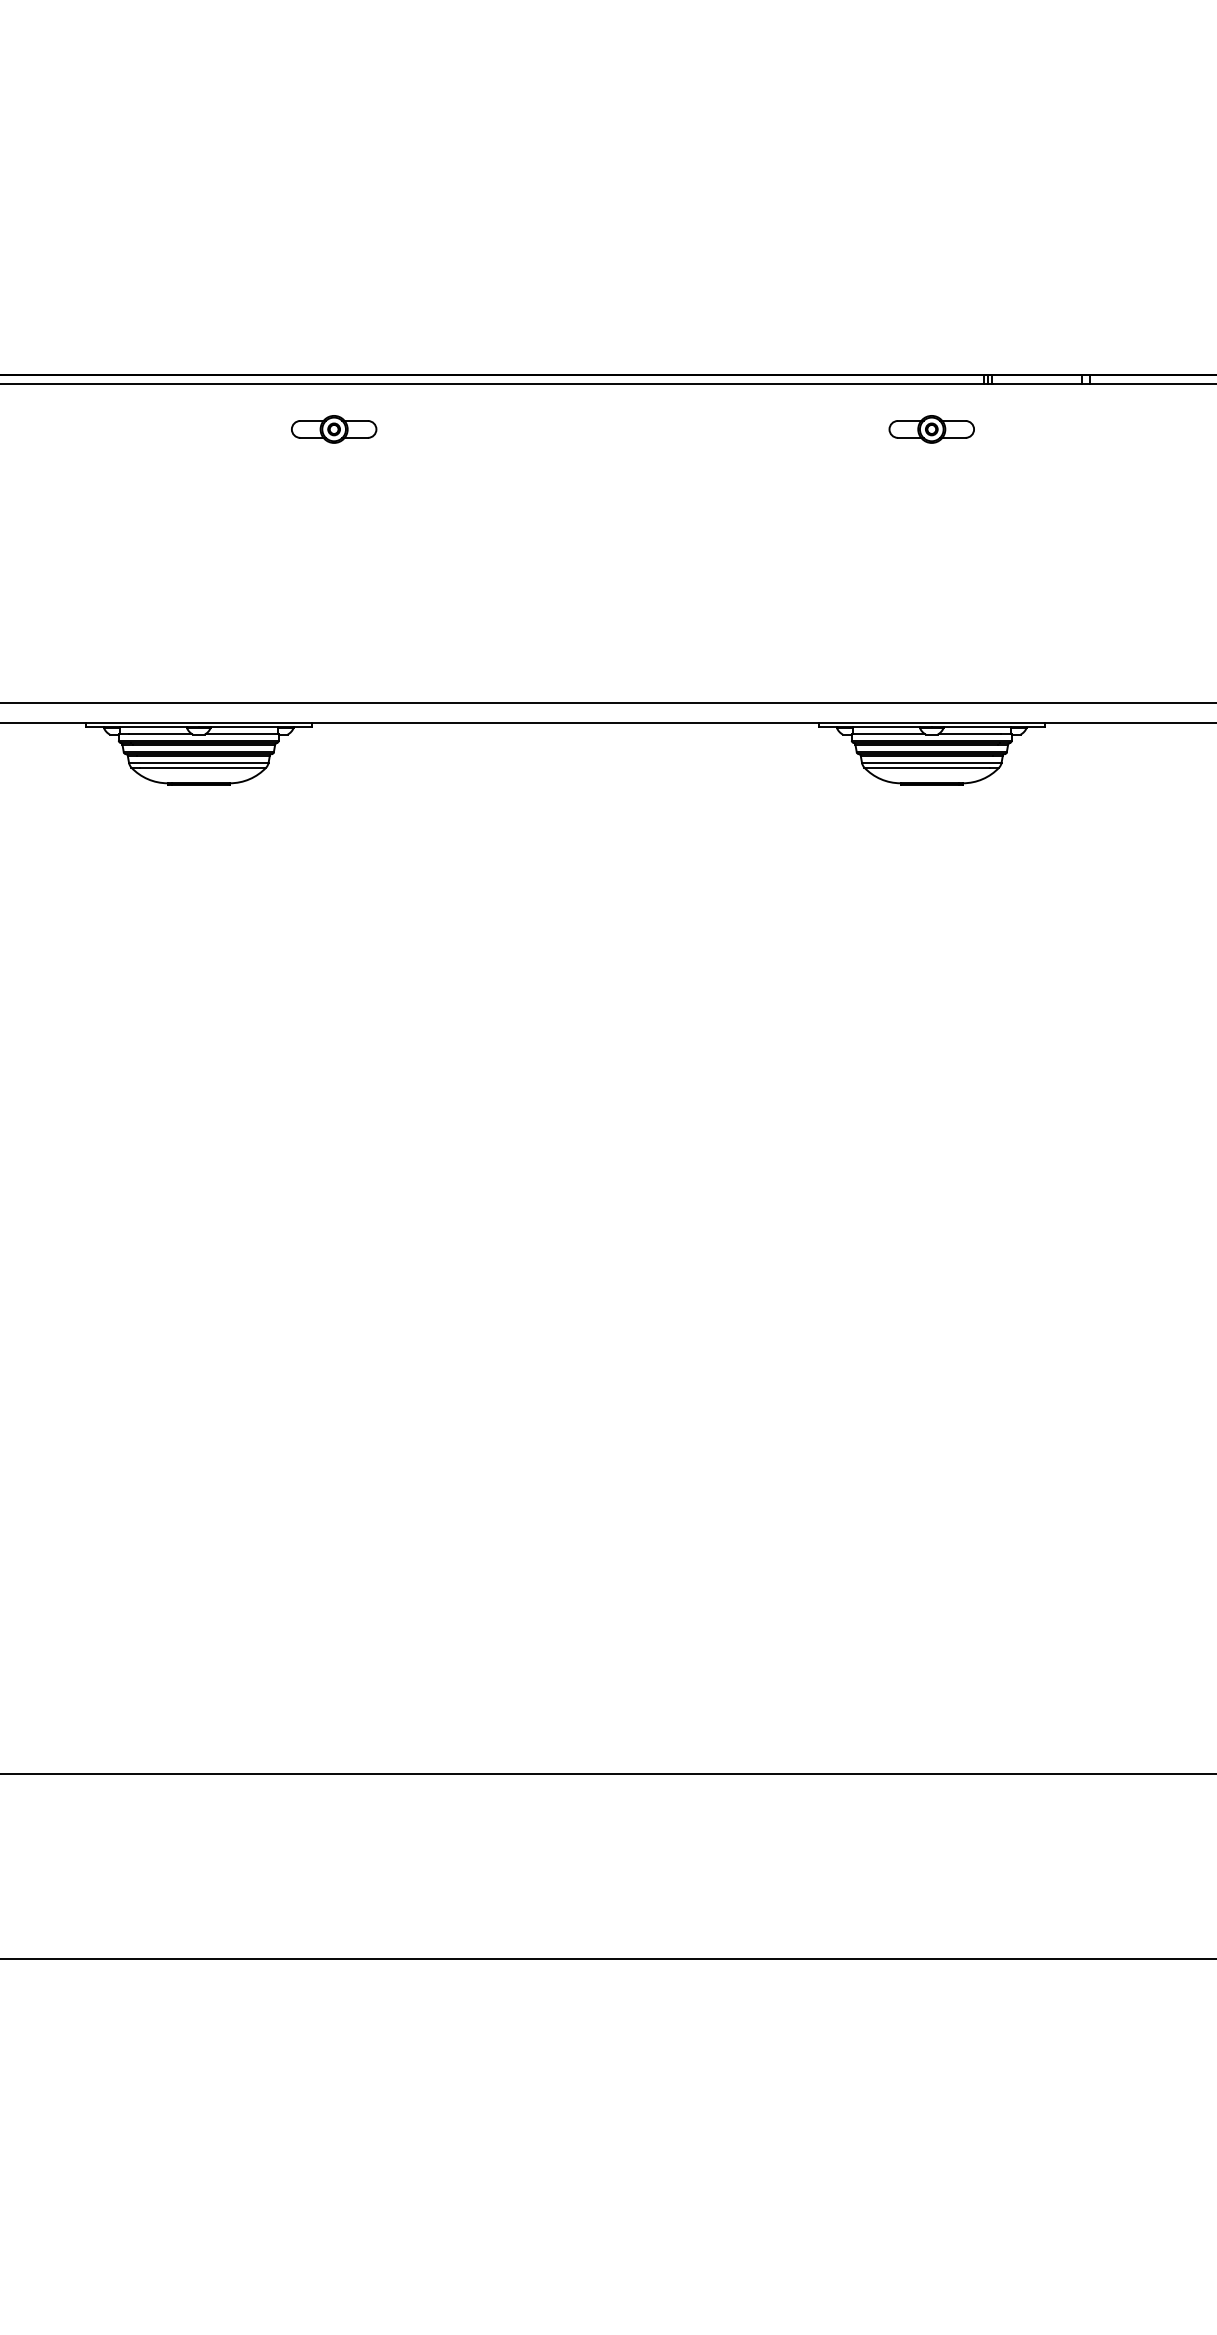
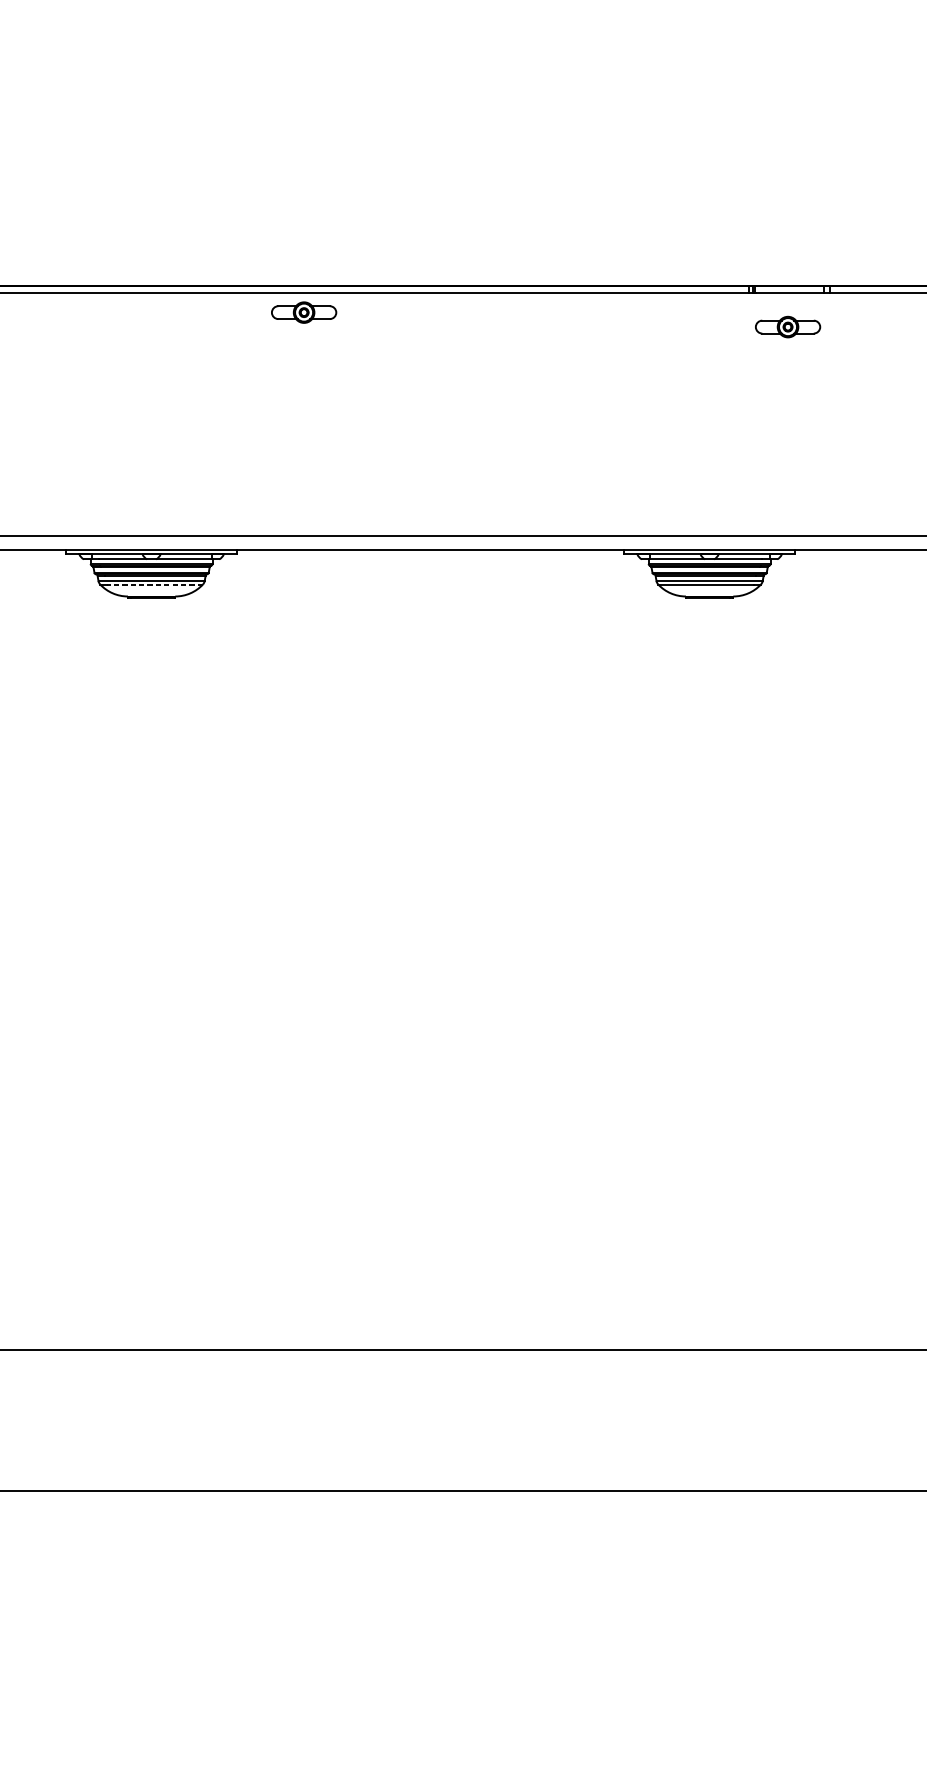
part: (334, 429) -> (304, 312), moved
part: (931, 429) -> (787, 327), moved
line: (203, 767) -> (155, 584), solid -> dashed

